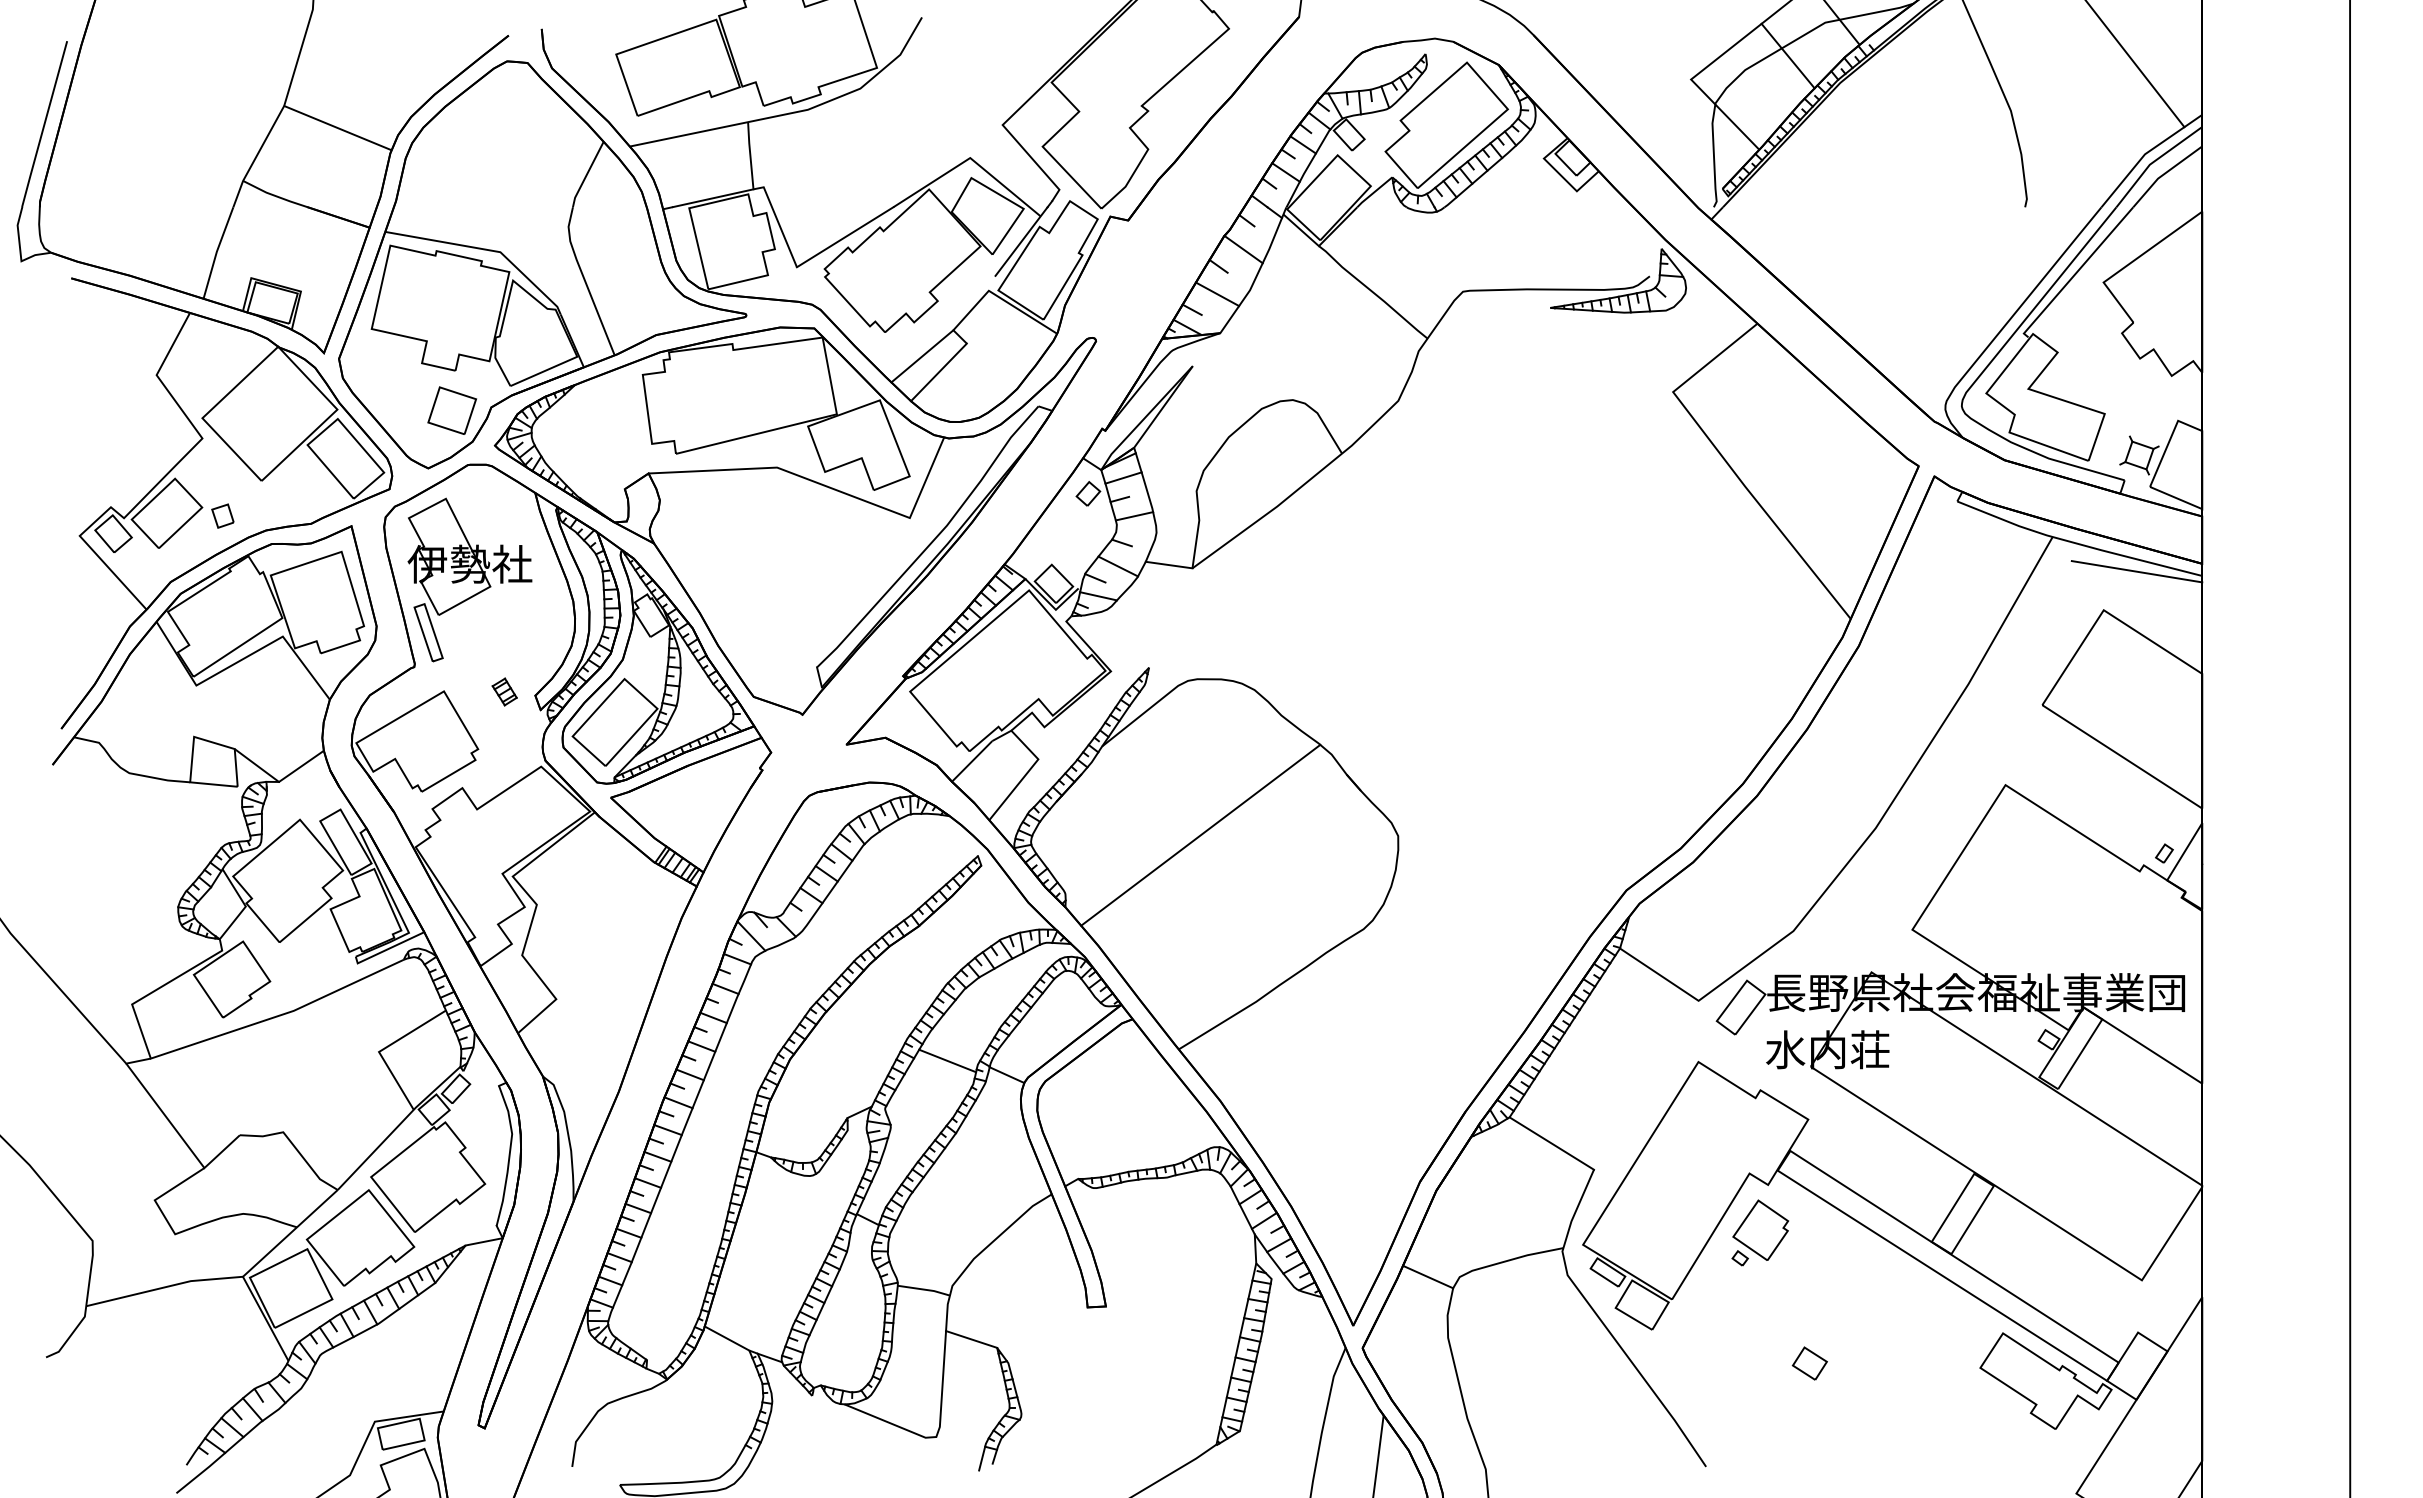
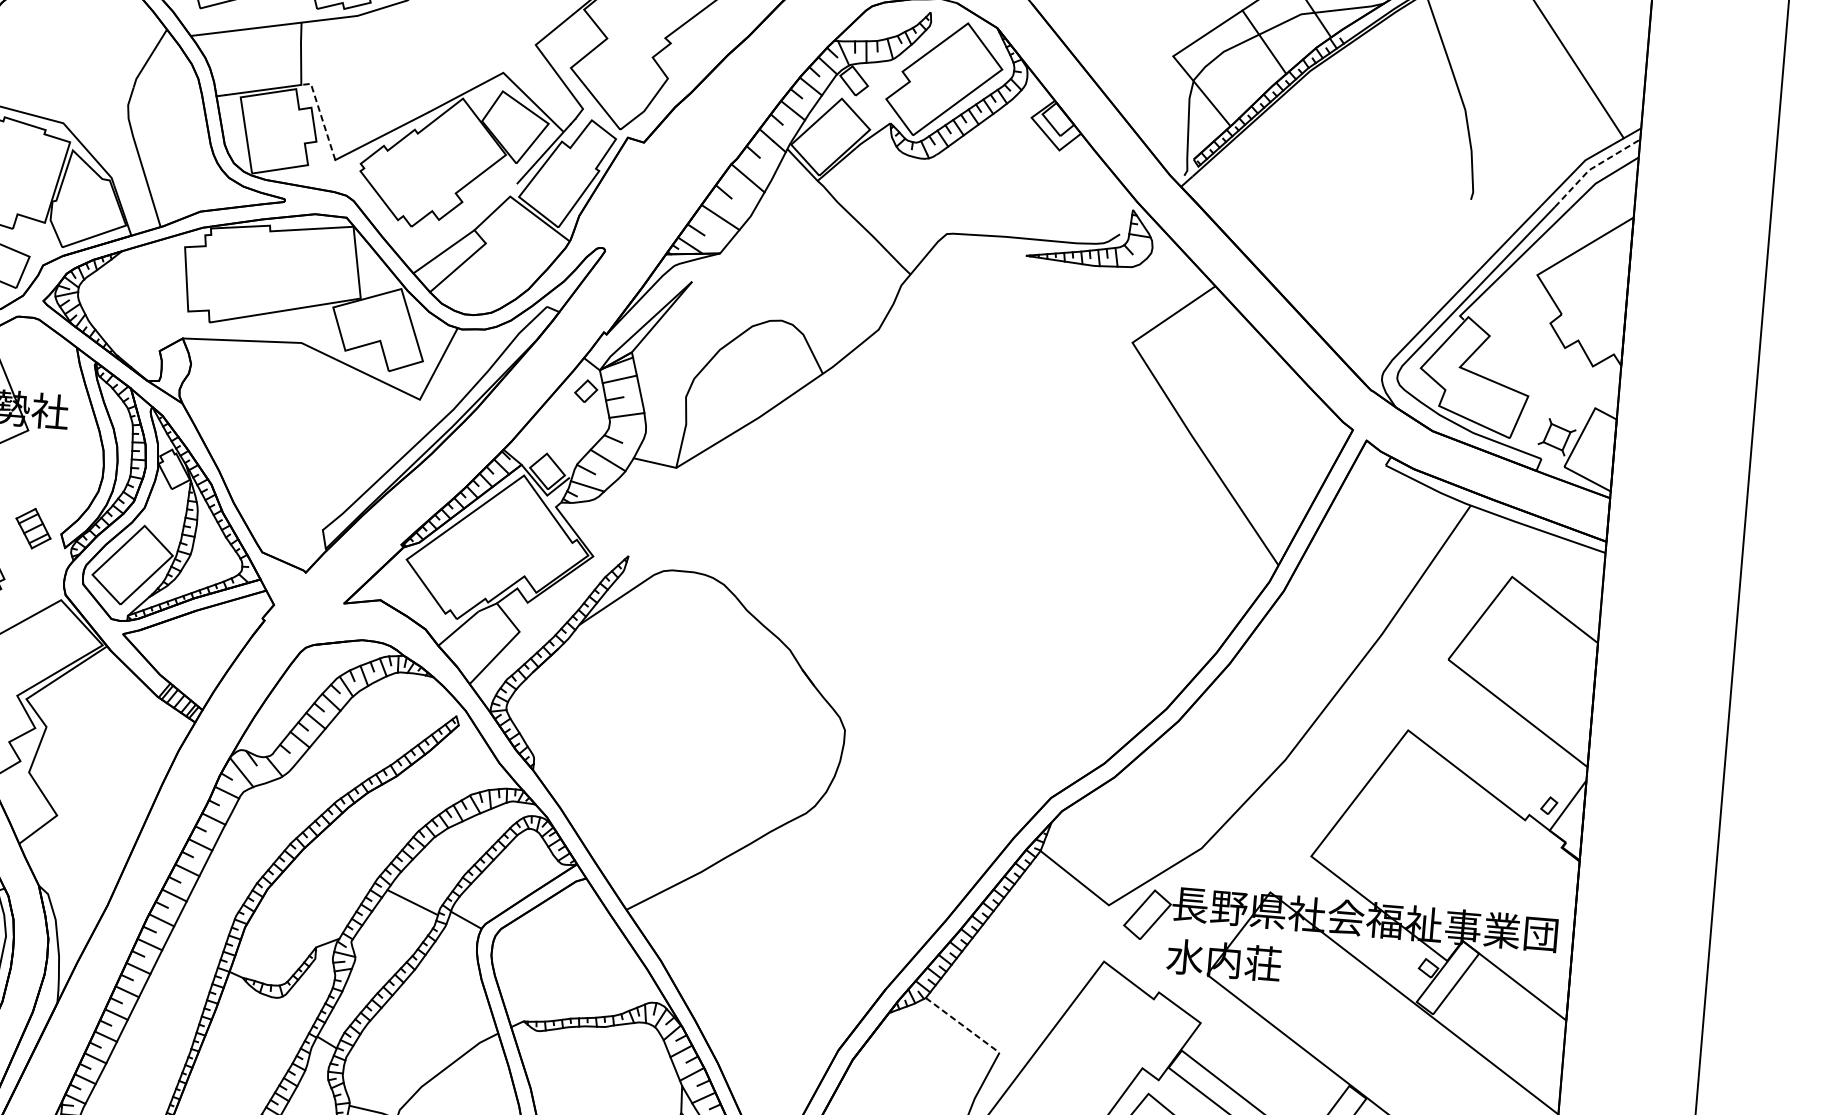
line: (2153, 162) -> (1592, 168), solid -> dashed
line: (777, 221) -> (320, 116), solid -> dashed
line: (2136, 571) -> (1545, 543), removed
part: (504, 691) -> (33, 528), size x1.6
line: (1200, 834) -> (663, 713), removed
line: (1551, 1143) -> (962, 1025), solid -> dashed

